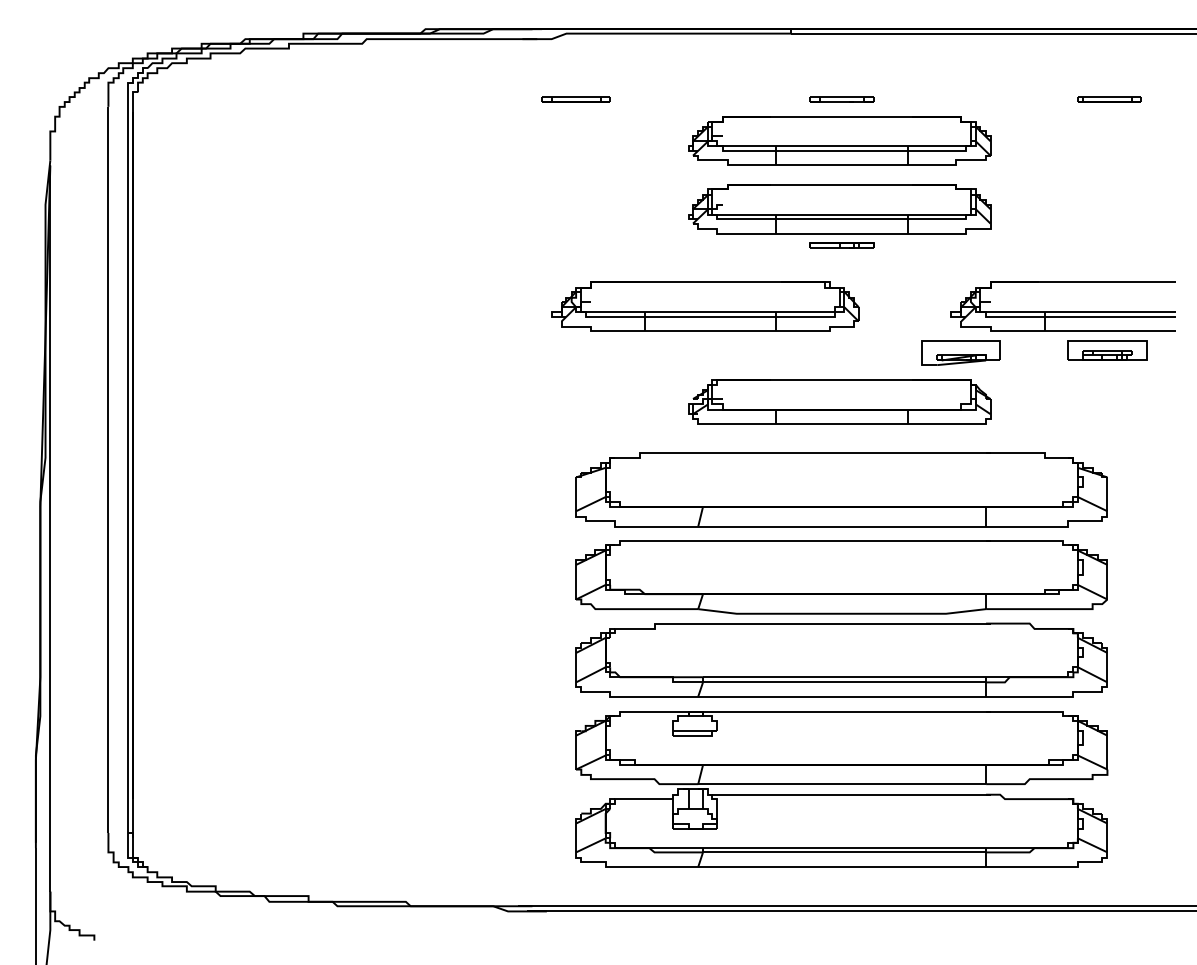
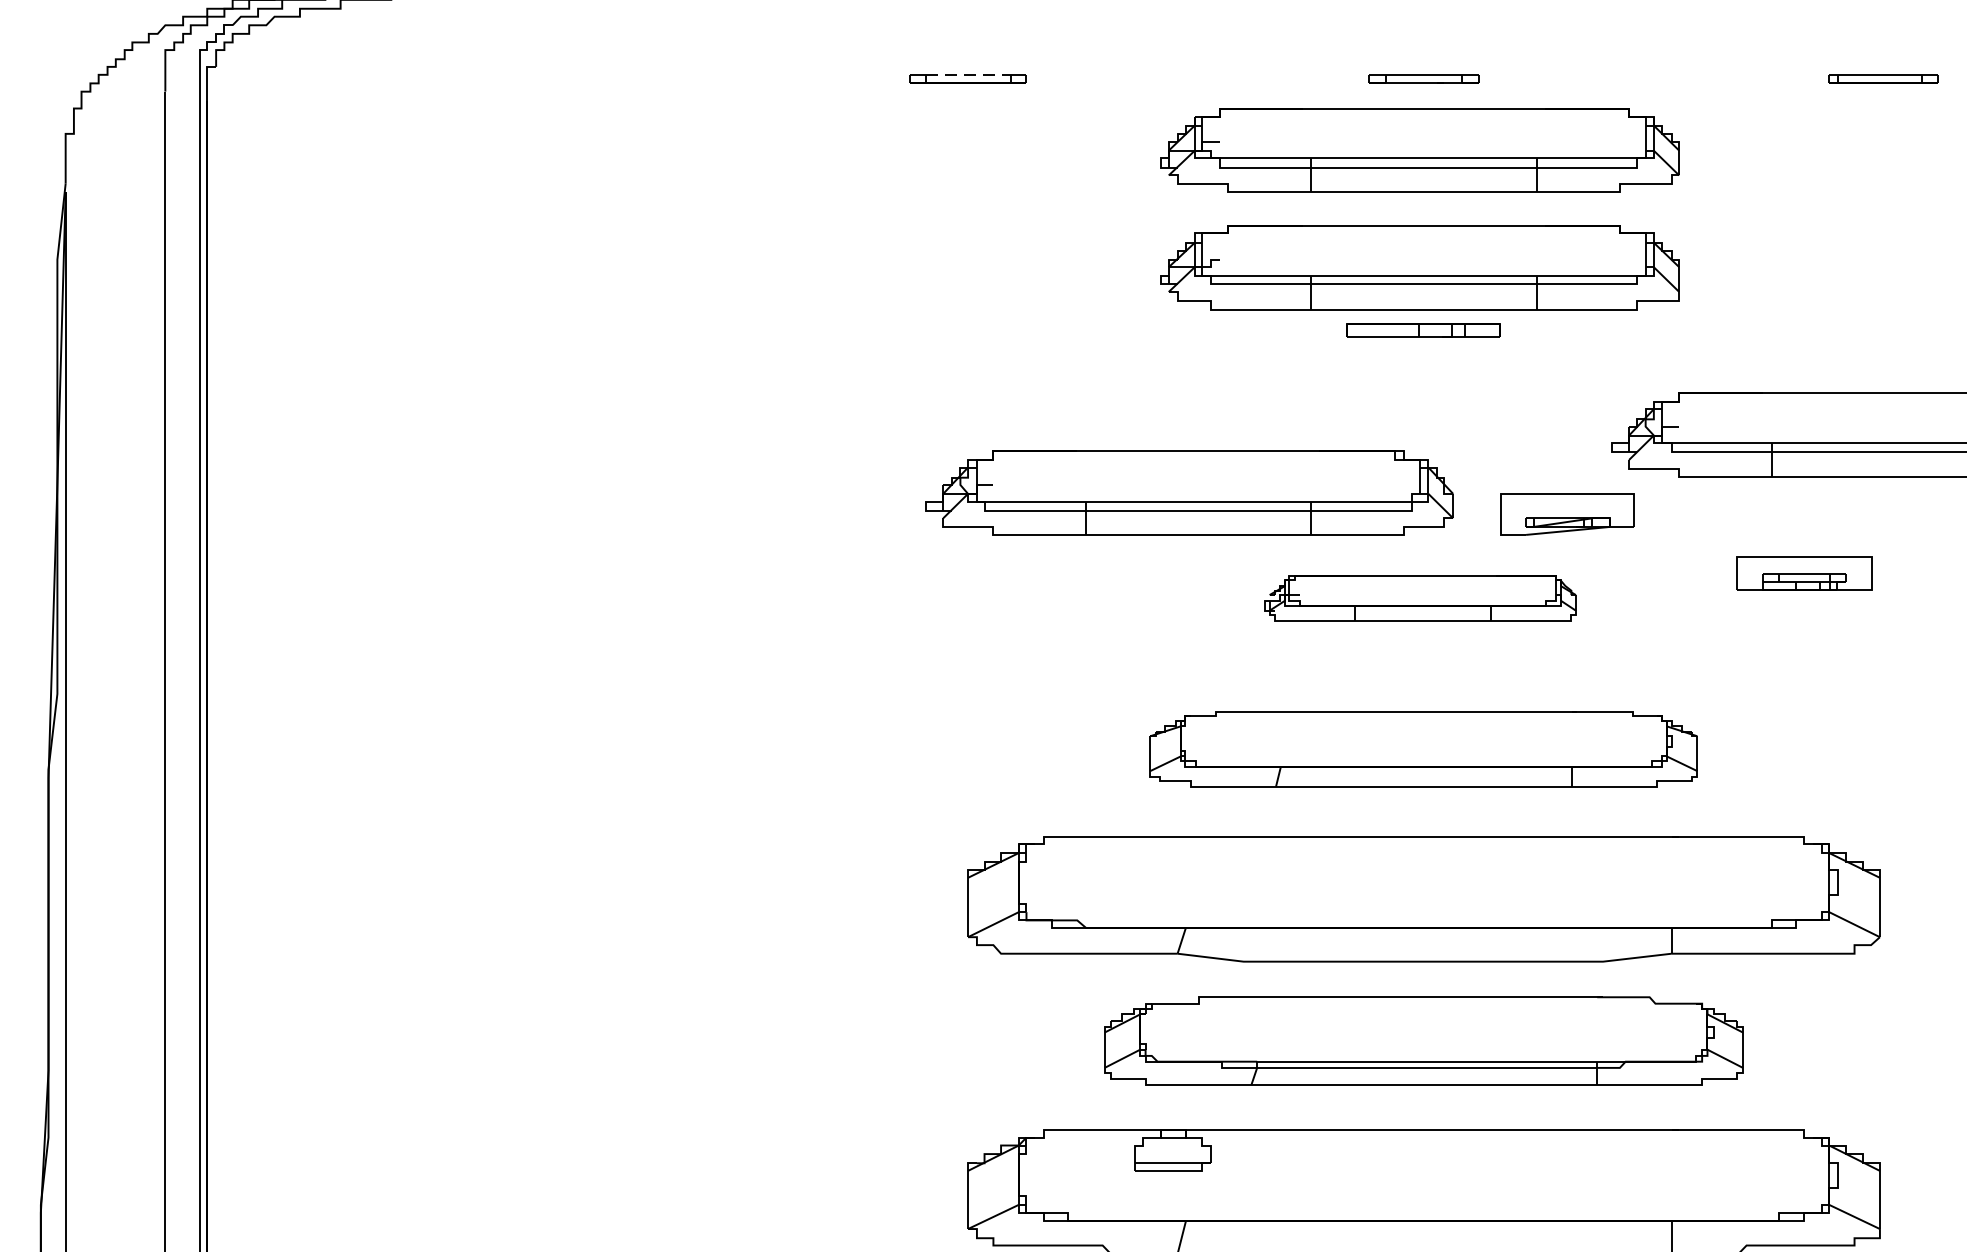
line: (576, 97) -> (968, 75), solid -> dashed
part: (841, 245) -> (1423, 329), size x1.4
part: (705, 306) -> (1190, 492), moved
part: (1107, 350) -> (1804, 573), moved
part: (960, 352) -> (1565, 513), moved
part: (839, 401) -> (1420, 597), size x0.6
part: (841, 489) -> (1423, 748), size x0.6
part: (841, 659) -> (1423, 1040), size x0.7

